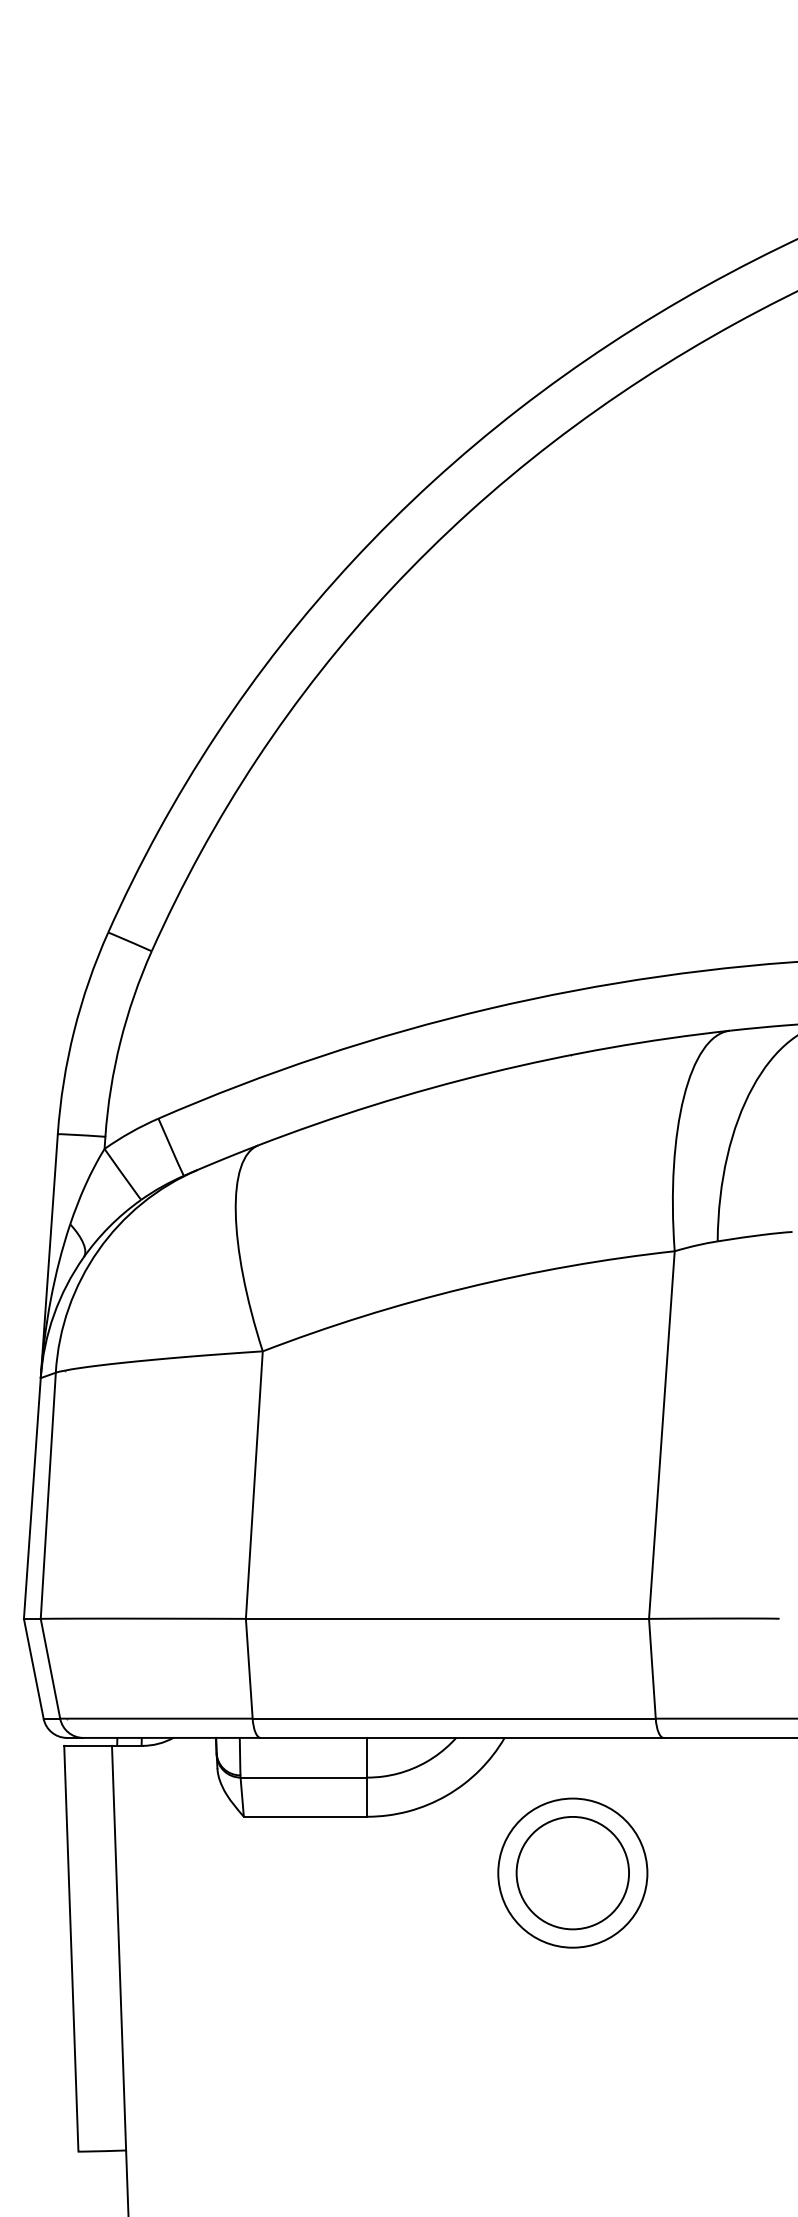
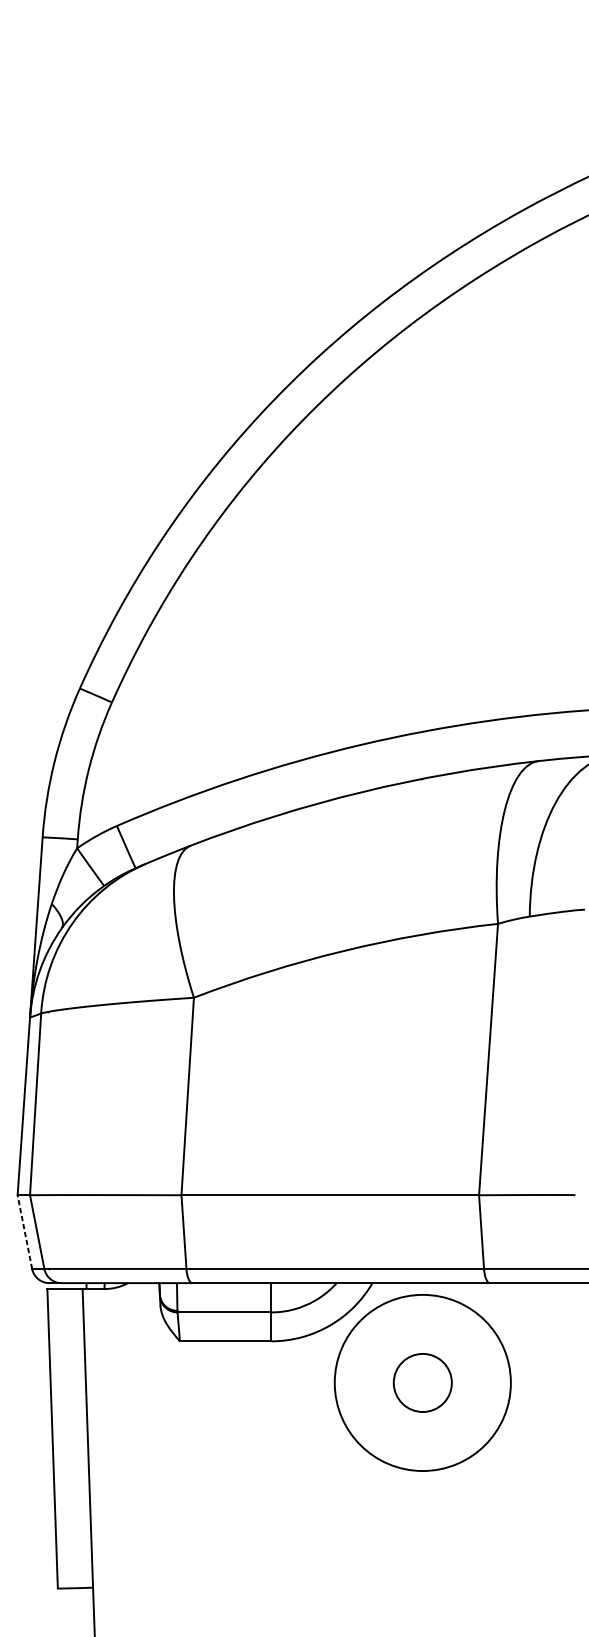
line: (33, 1668) -> (24, 1231), solid -> dashed
circle: (572, 1872) -> (422, 1382), size x0.7
circle: (572, 1872) -> (422, 1382), size x1.6

